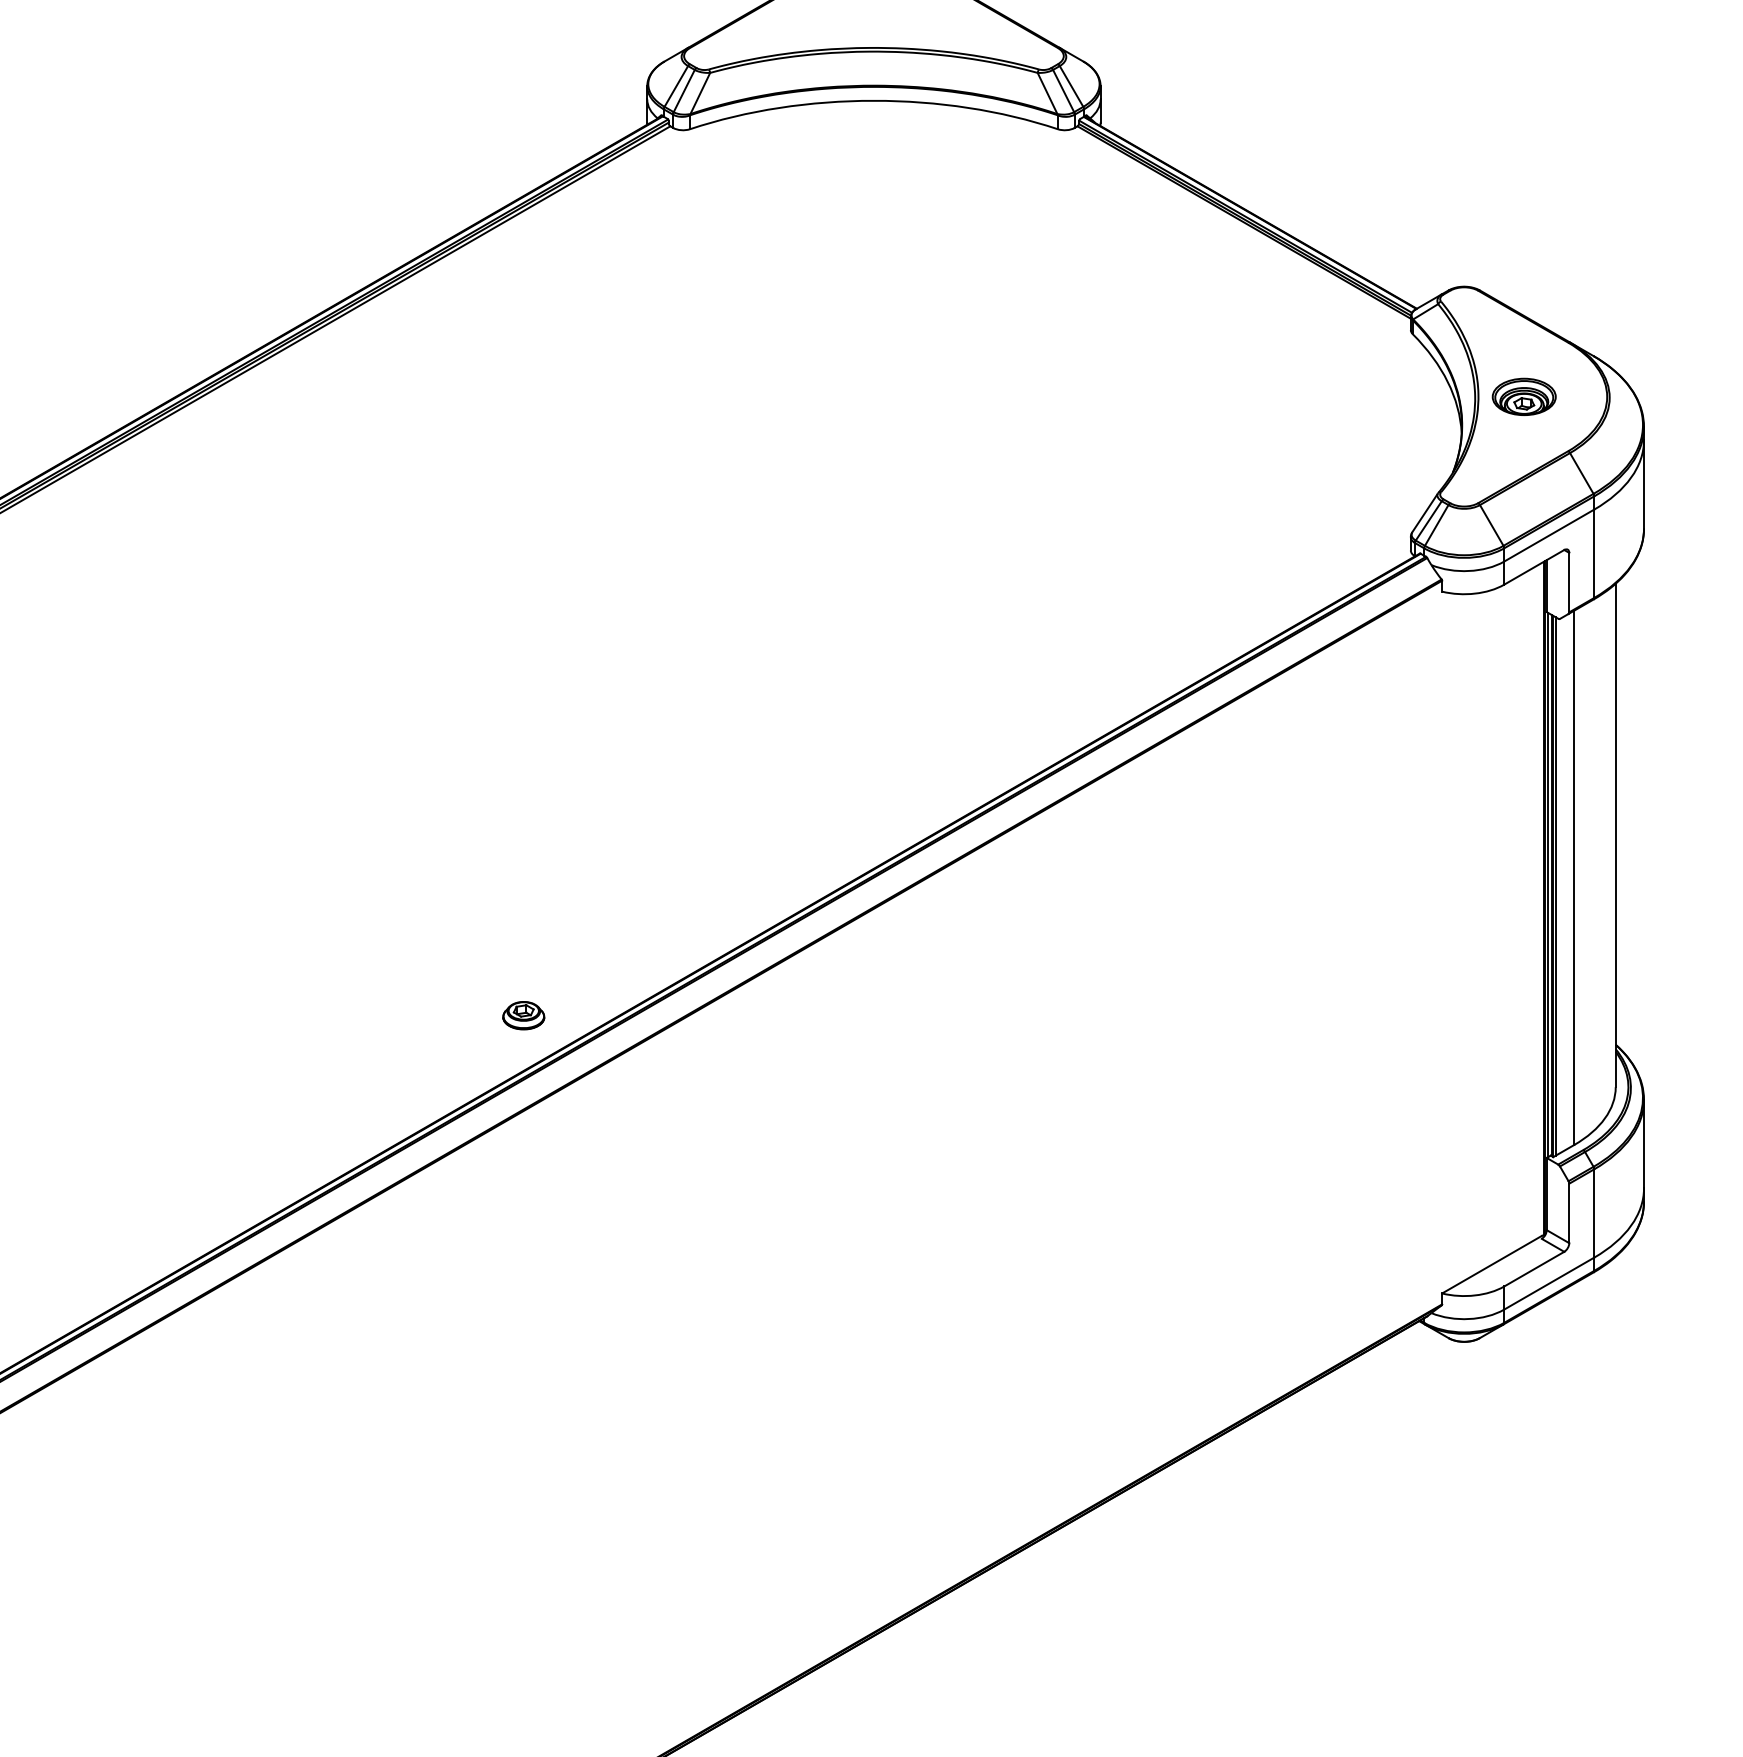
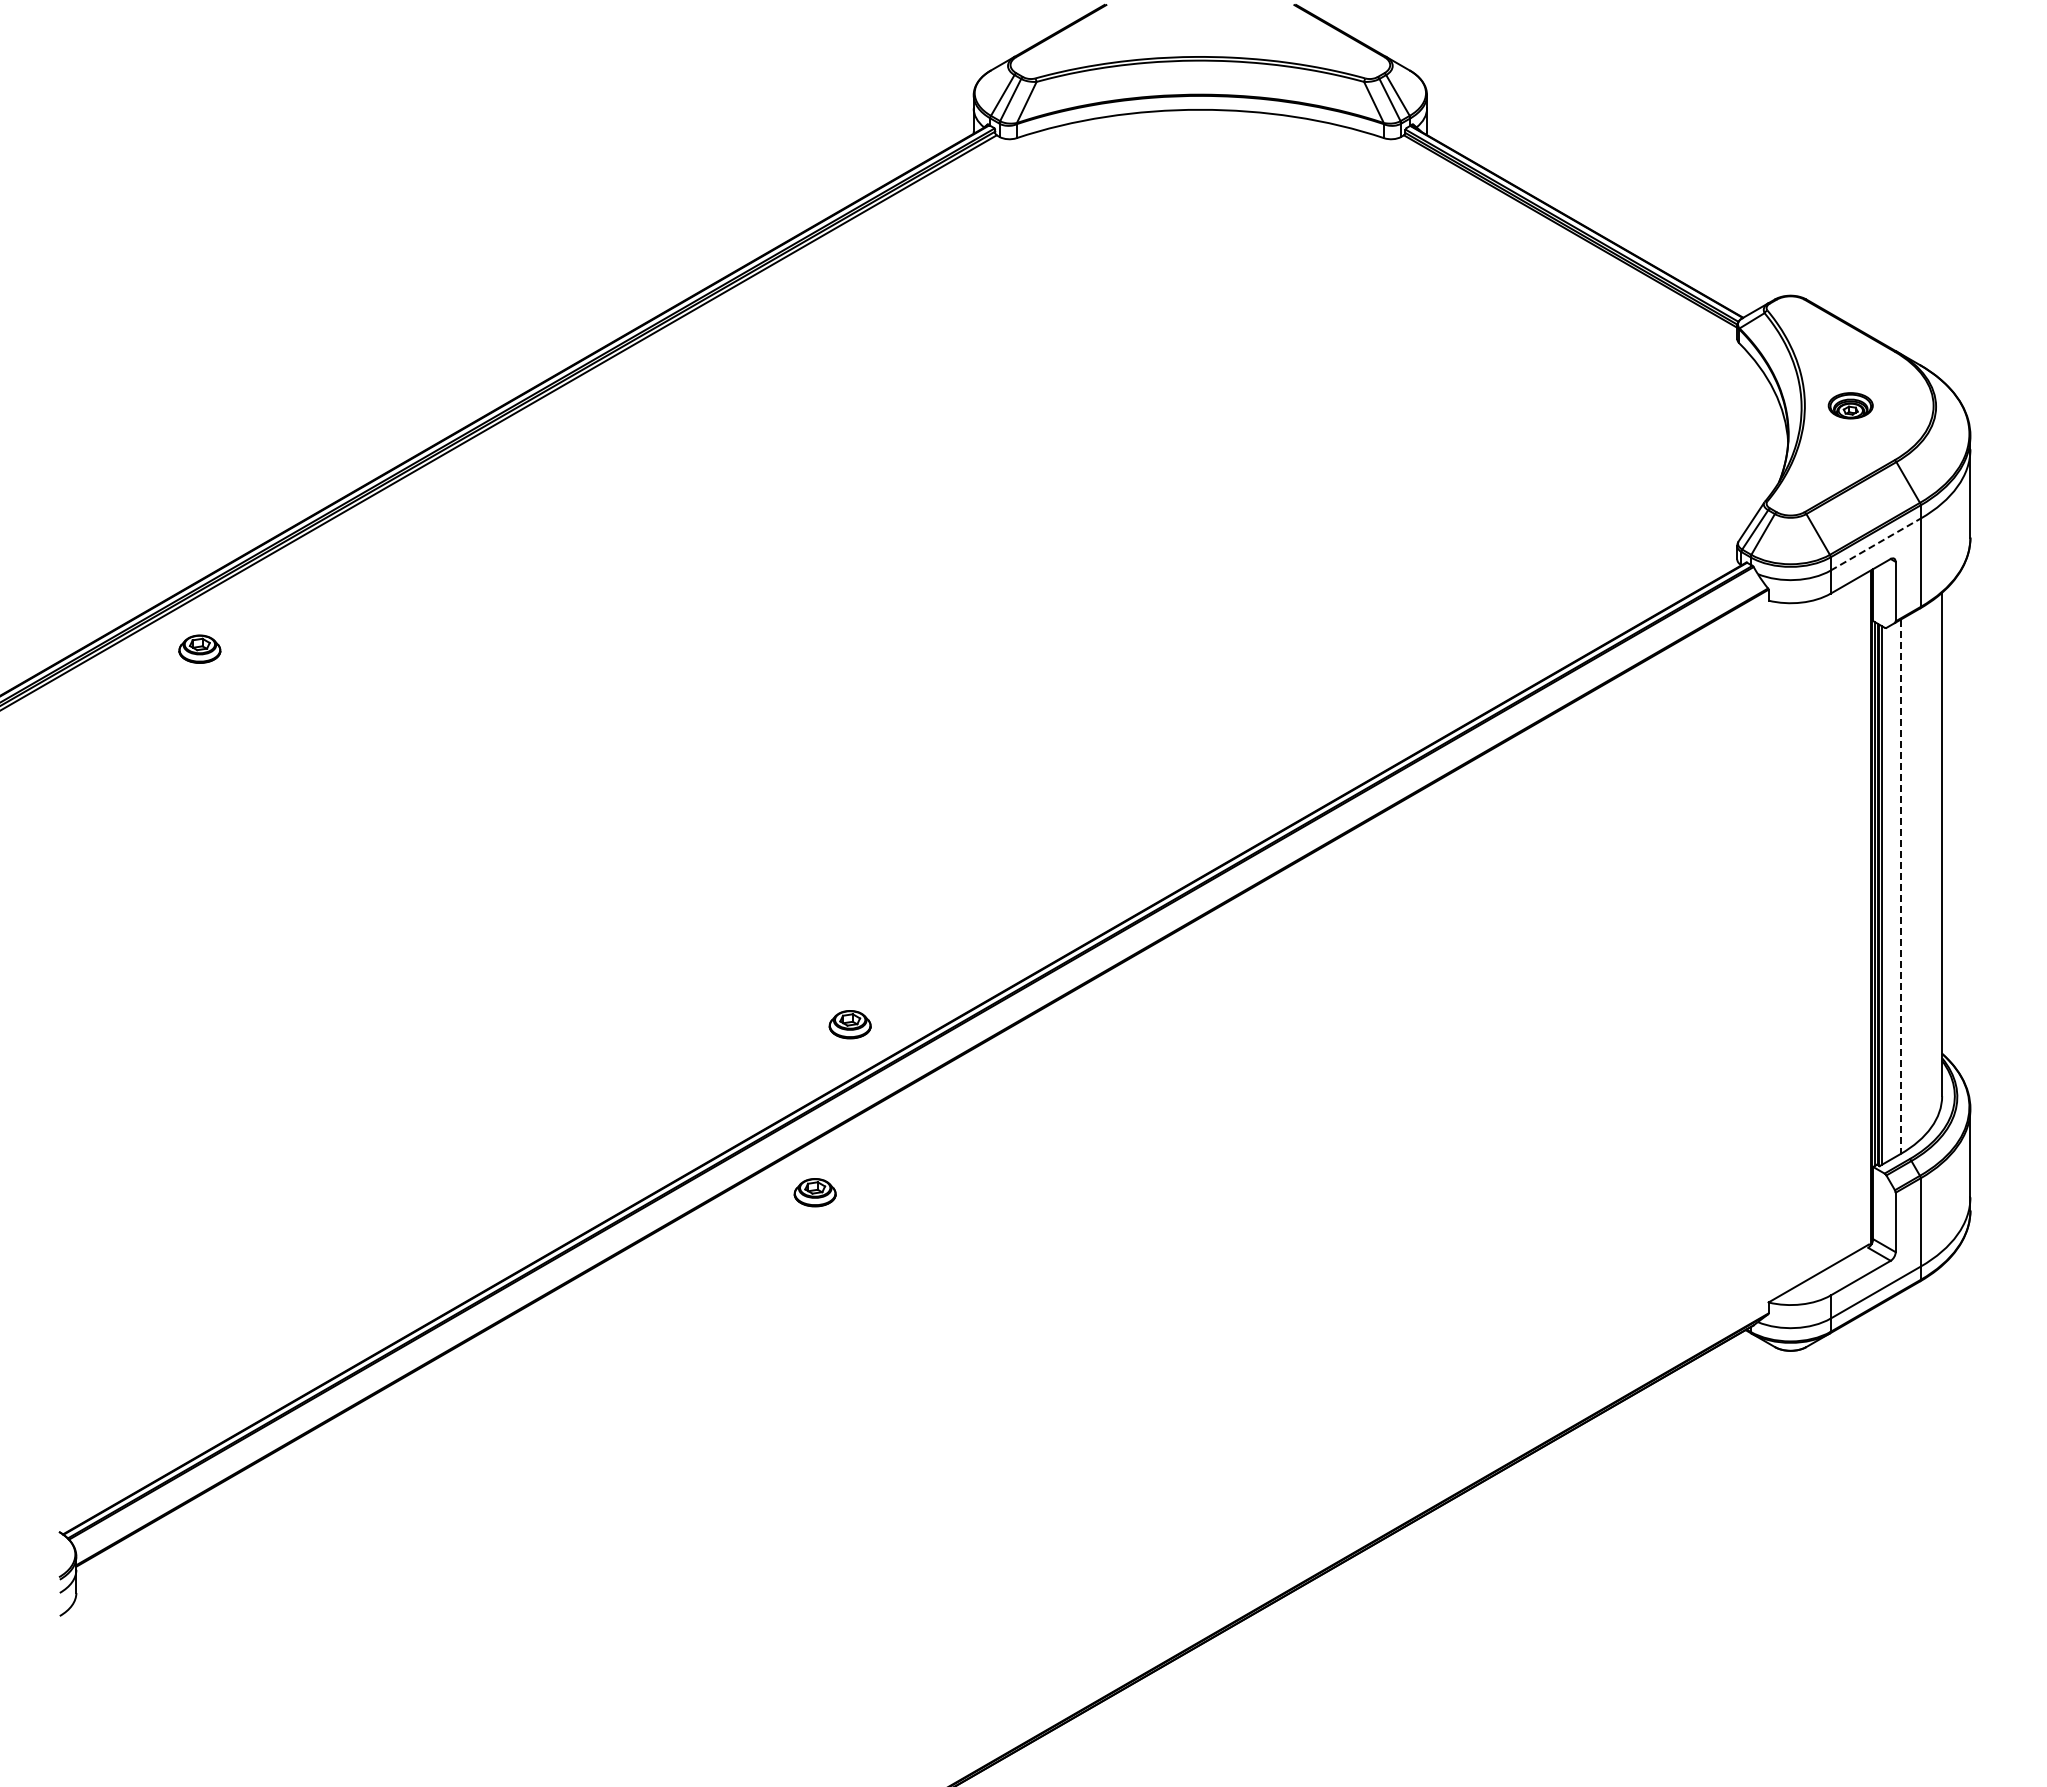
part: (1524, 396) -> (1850, 405), size x0.7
line: (1549, 535) -> (1875, 544), solid -> dashed
line: (1574, 878) -> (1900, 887), solid -> dashed
part: (488, 1183) -> (814, 1192), added

